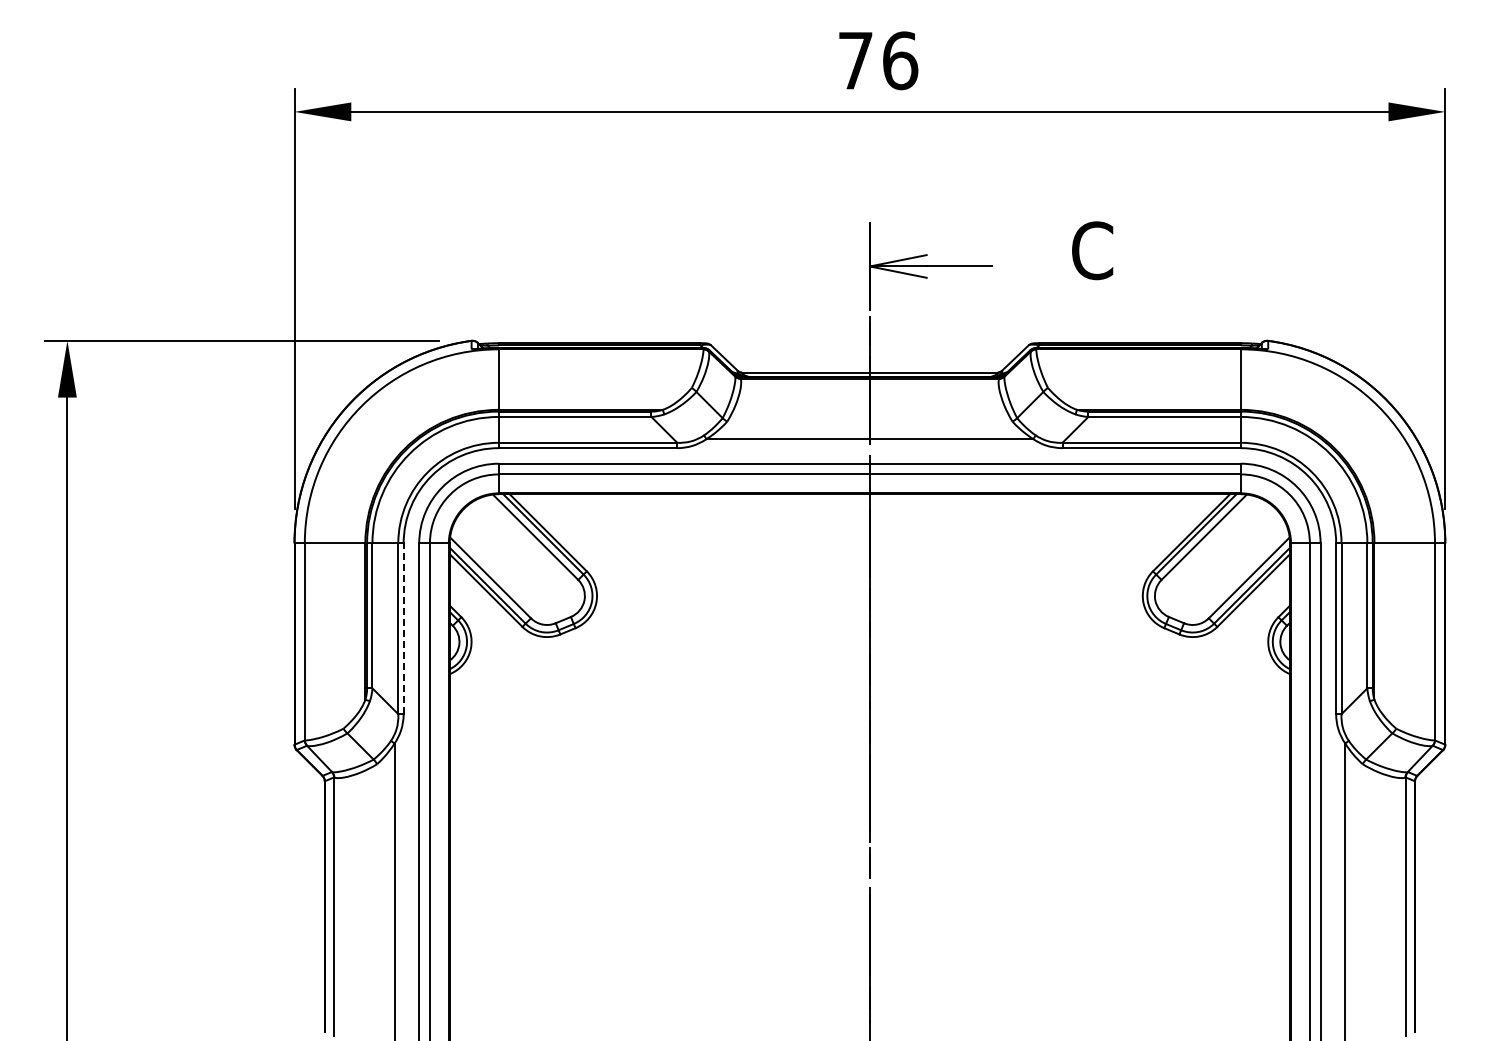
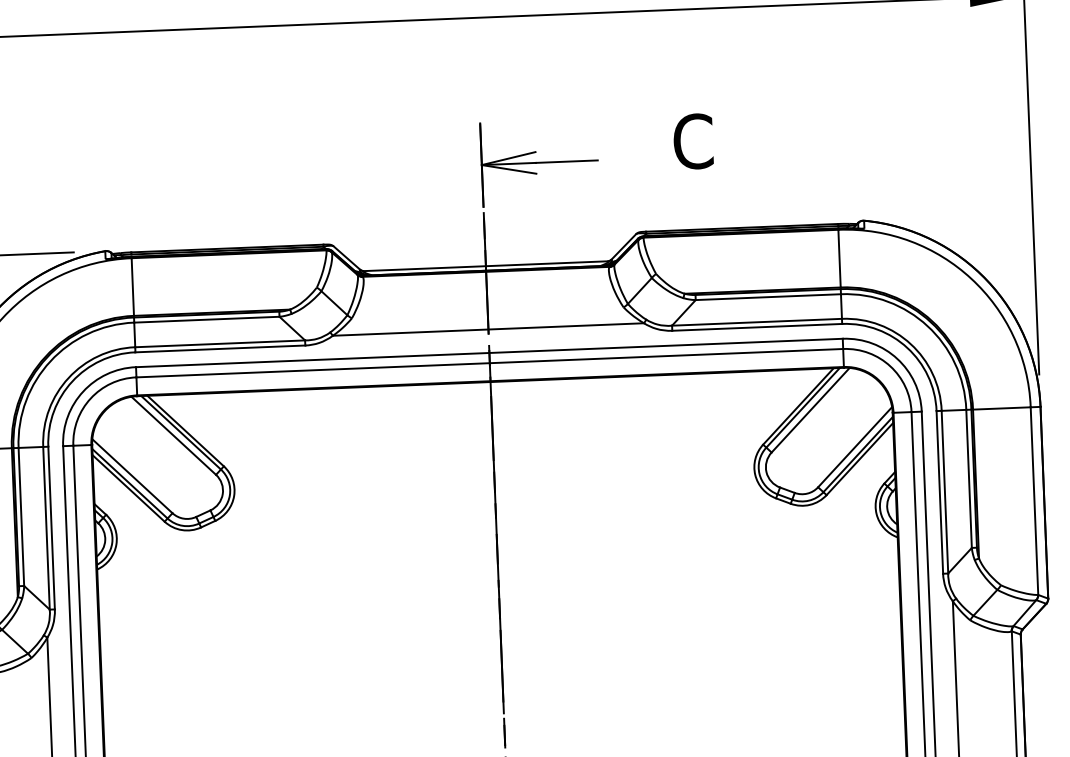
line: (403, 628) -> (51, 527), dashed -> solid

